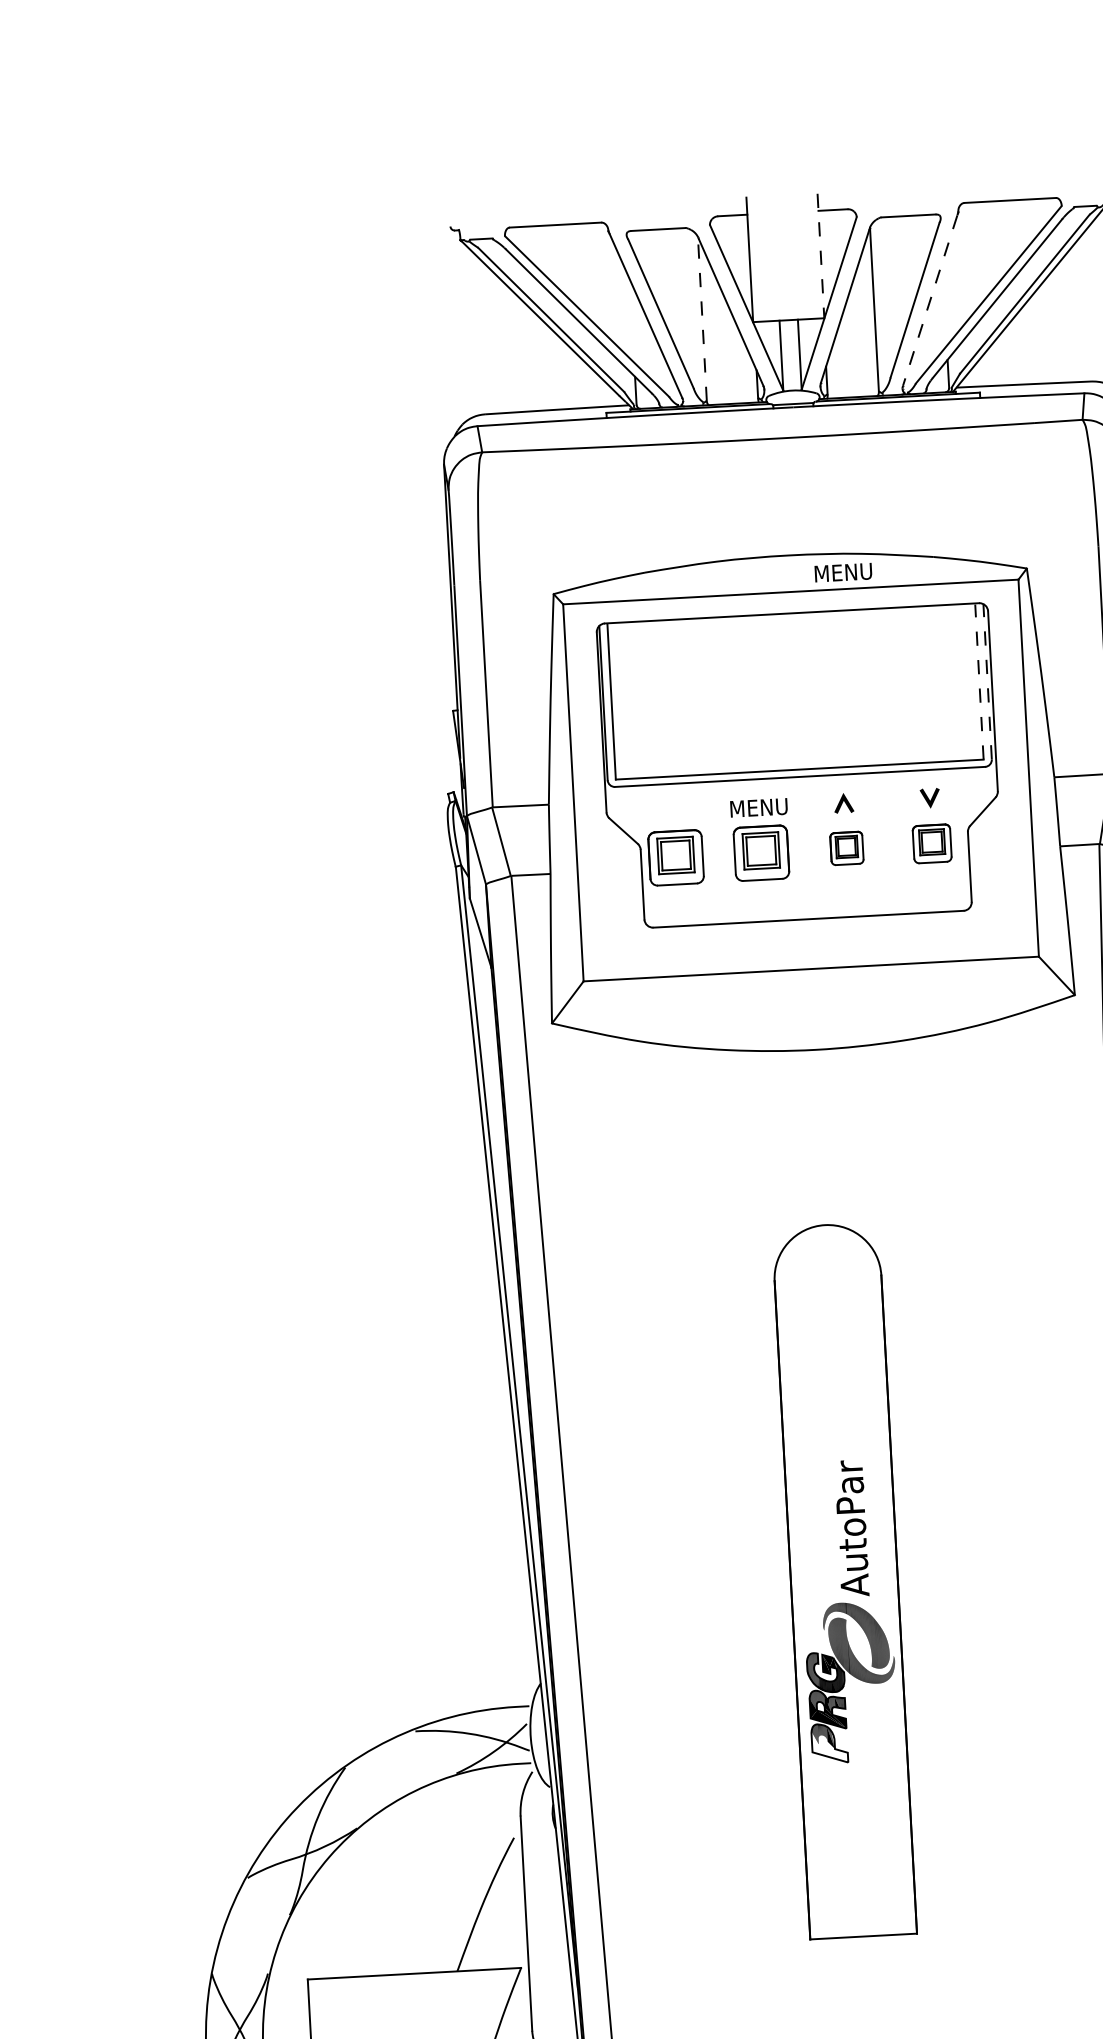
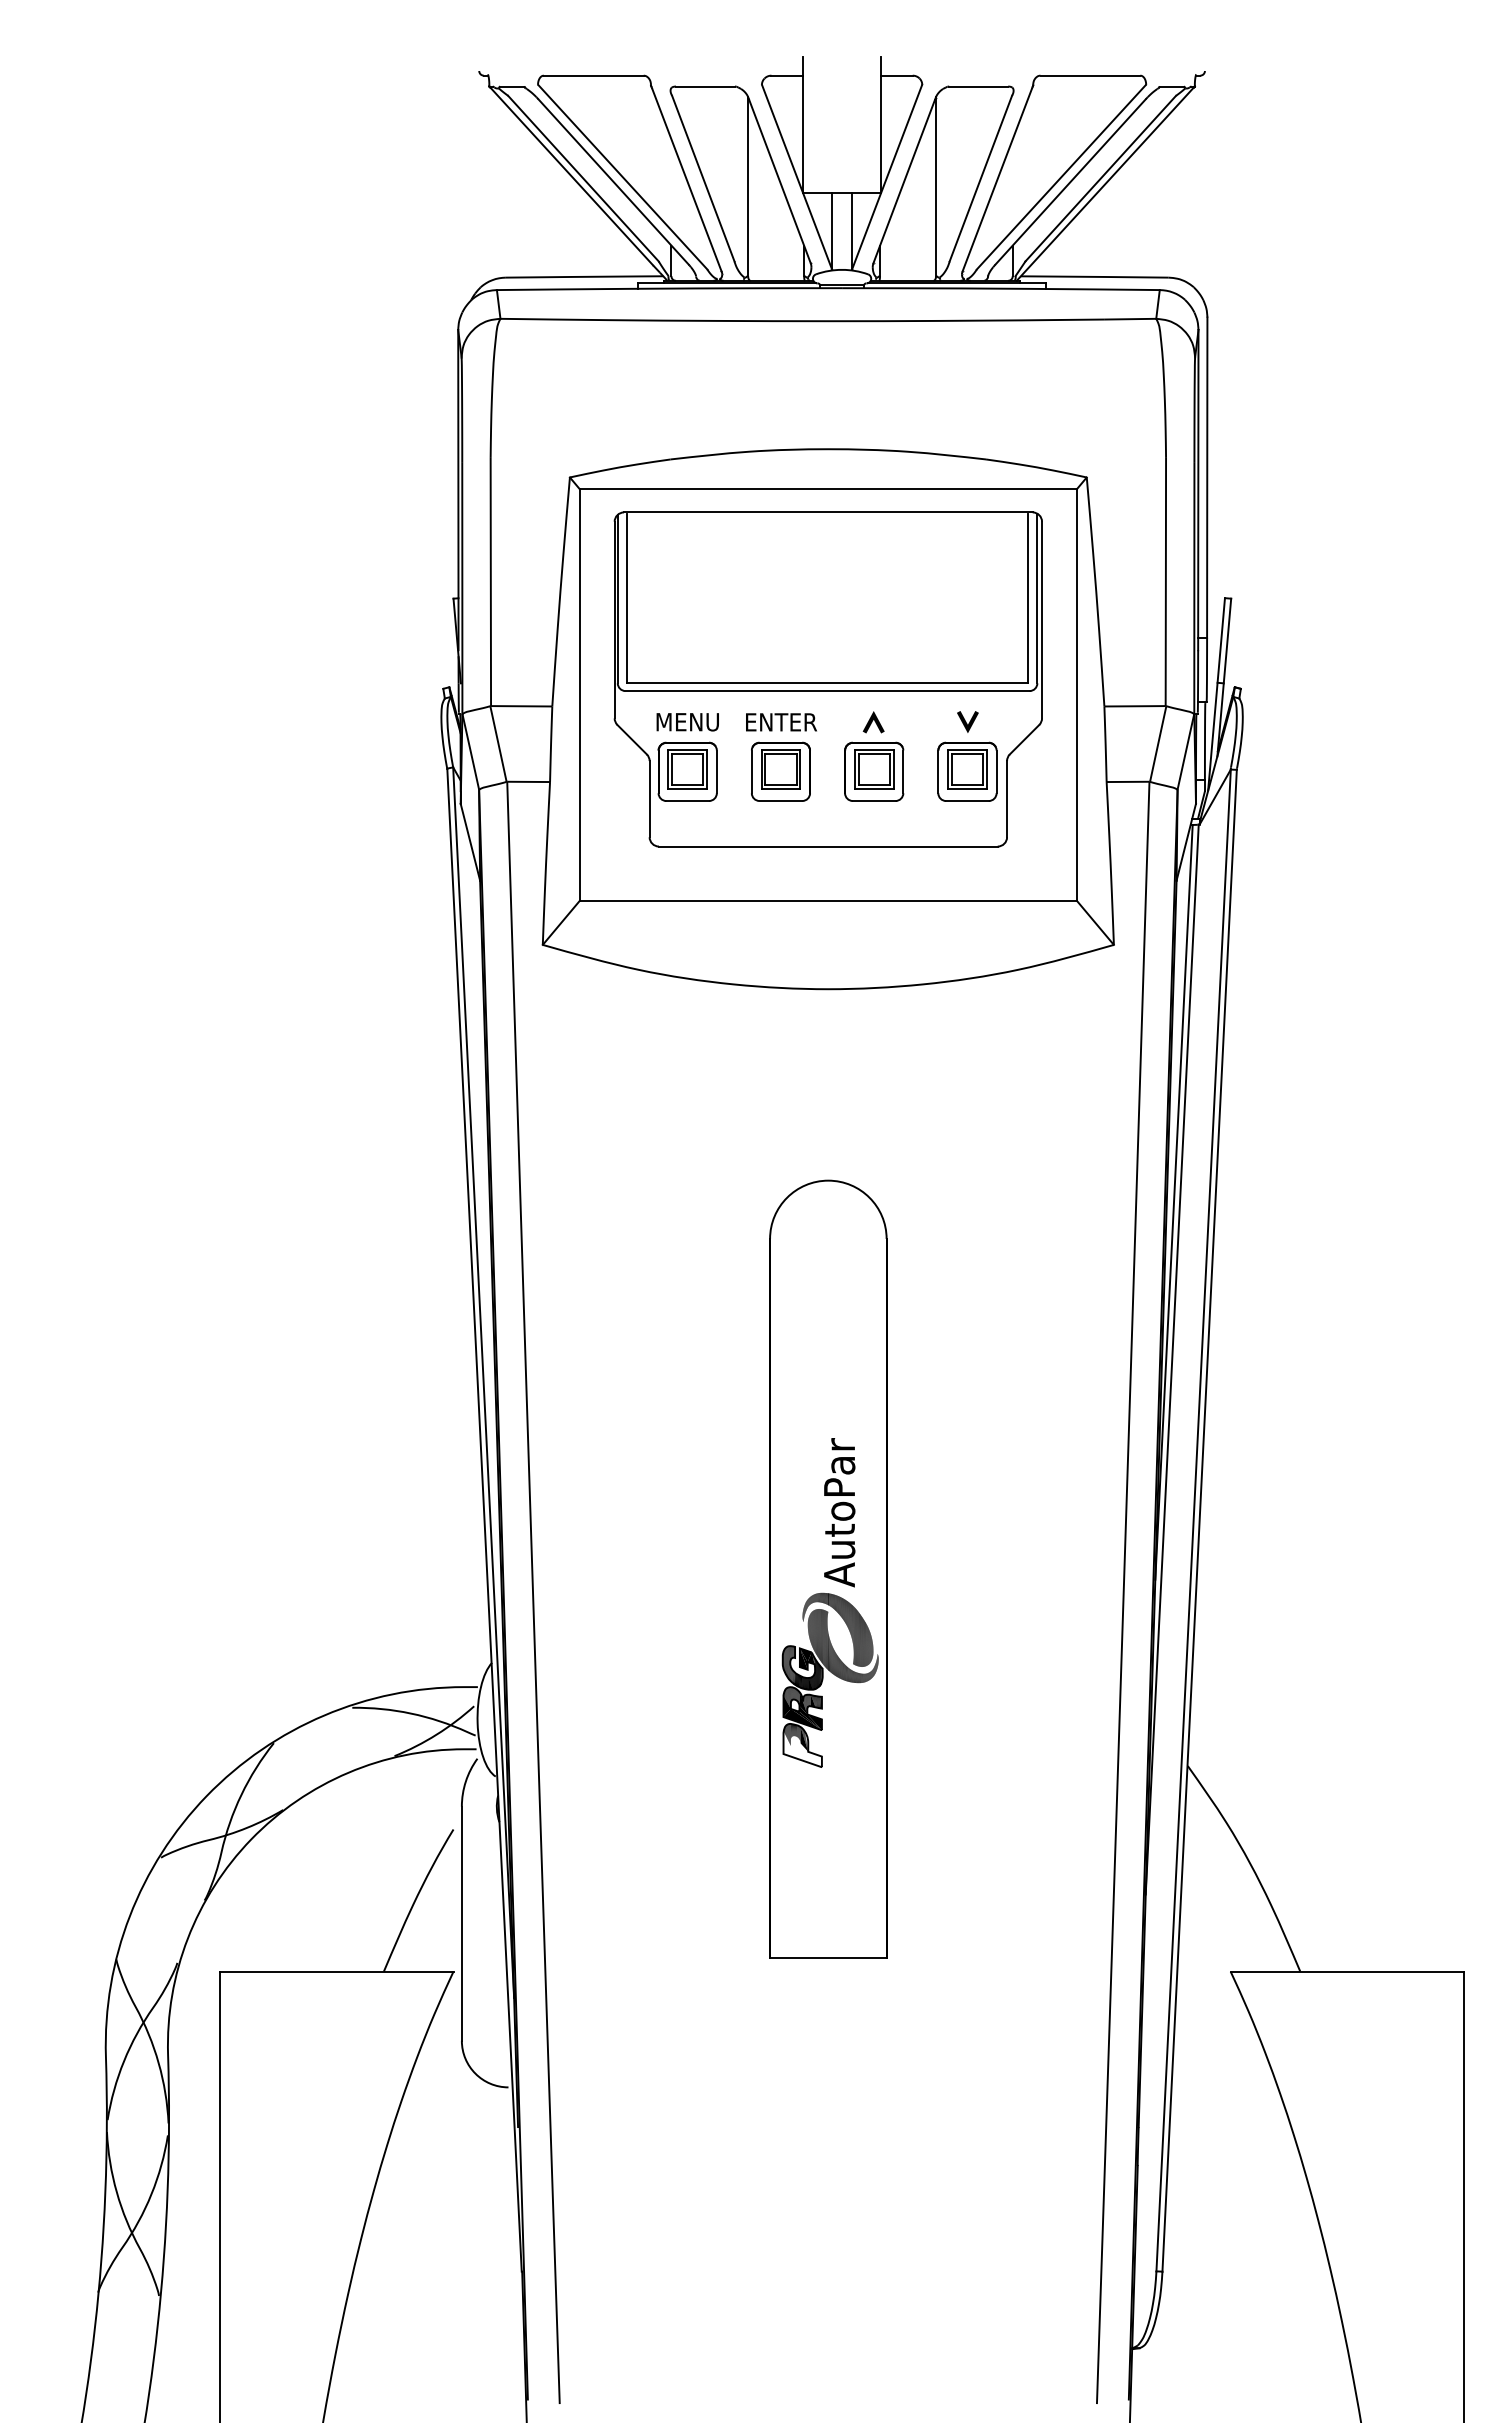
line: (820, 256) -> (880, 125), dashed -> solid
line: (930, 301) -> (997, 180), dashed -> solid
line: (702, 318) -> (748, 186), dashed -> solid
text: (843, 572) -> (687, 722), moved
line: (987, 681) -> (1037, 598), dashed -> solid
line: (979, 682) -> (1028, 598), dashed -> solid
text: (759, 807) -> (781, 722), MENU -> ENTER
part: (932, 843) -> (967, 771), size x1.43
part: (847, 848) -> (874, 771), size x1.67

